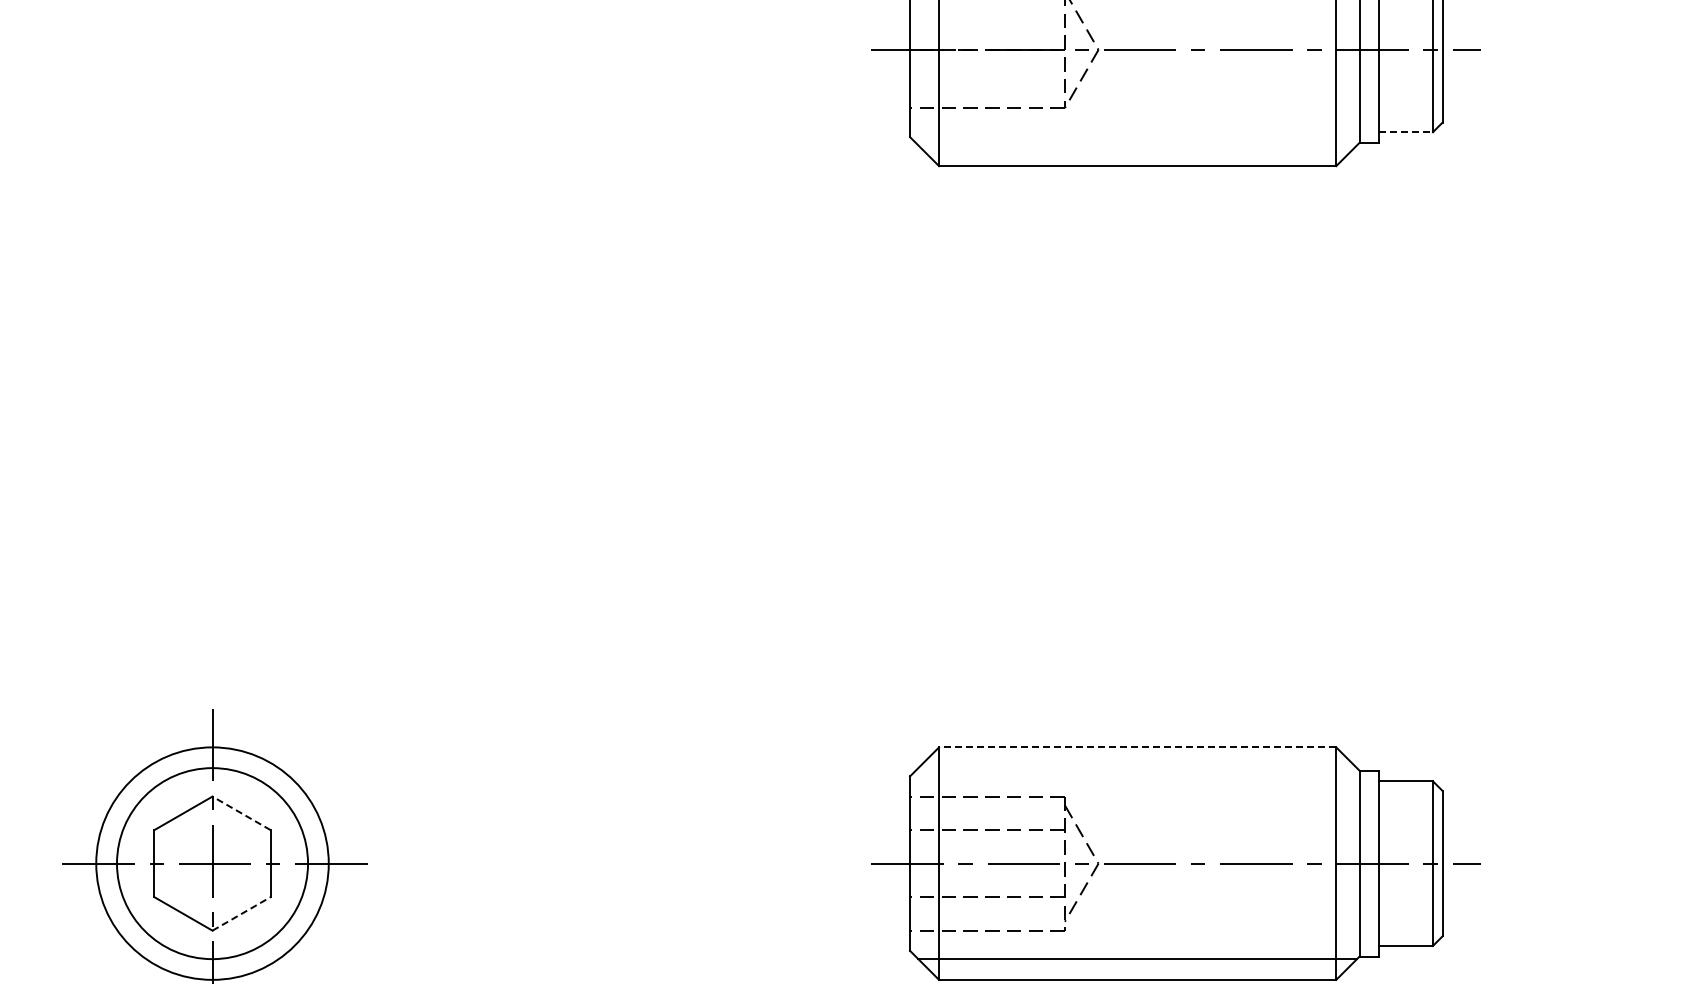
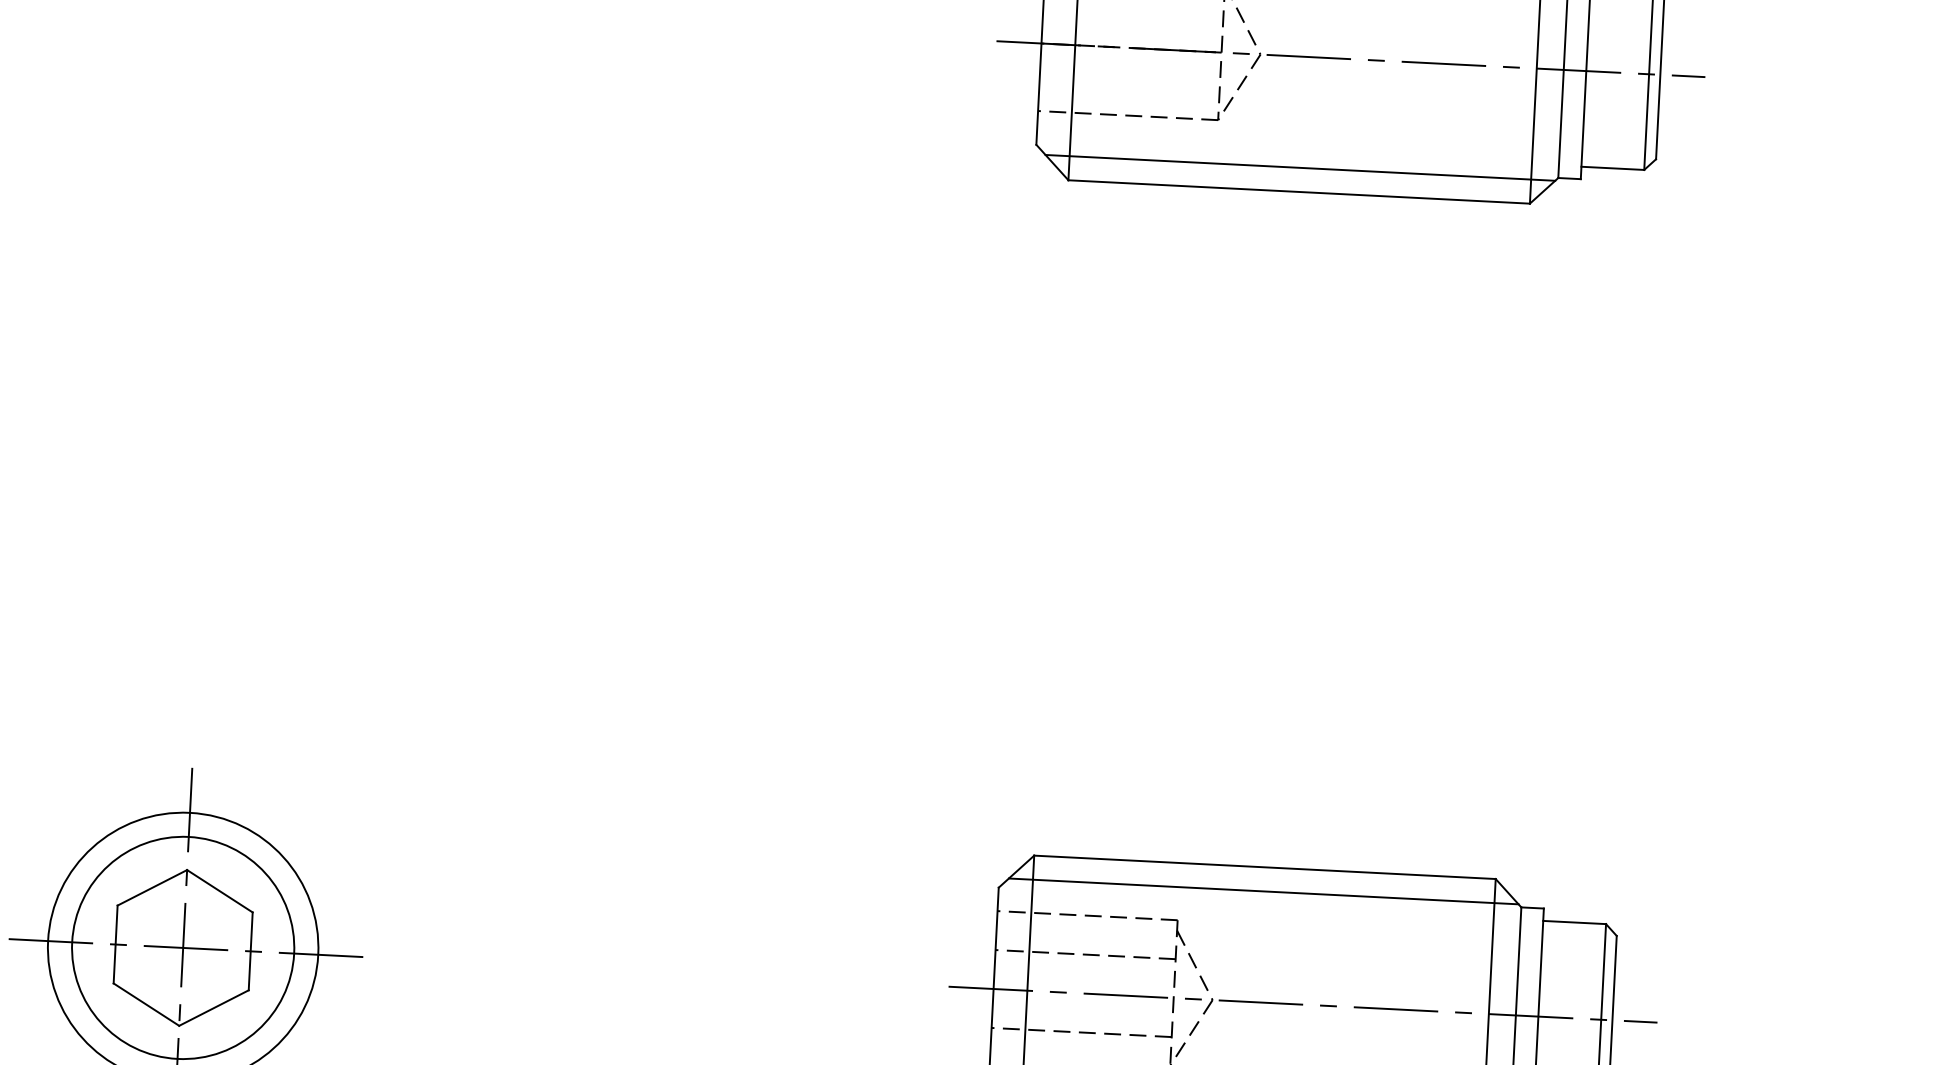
line: (1406, 132) -> (1613, 168), dashed -> solid
line: (1137, 145) -> (1300, 167), added
line: (1137, 747) -> (1264, 867), dashed -> solid
line: (1137, 768) -> (1263, 891), added
line: (241, 813) -> (219, 891), dashed -> solid
line: (241, 913) -> (213, 1007), dashed -> solid

